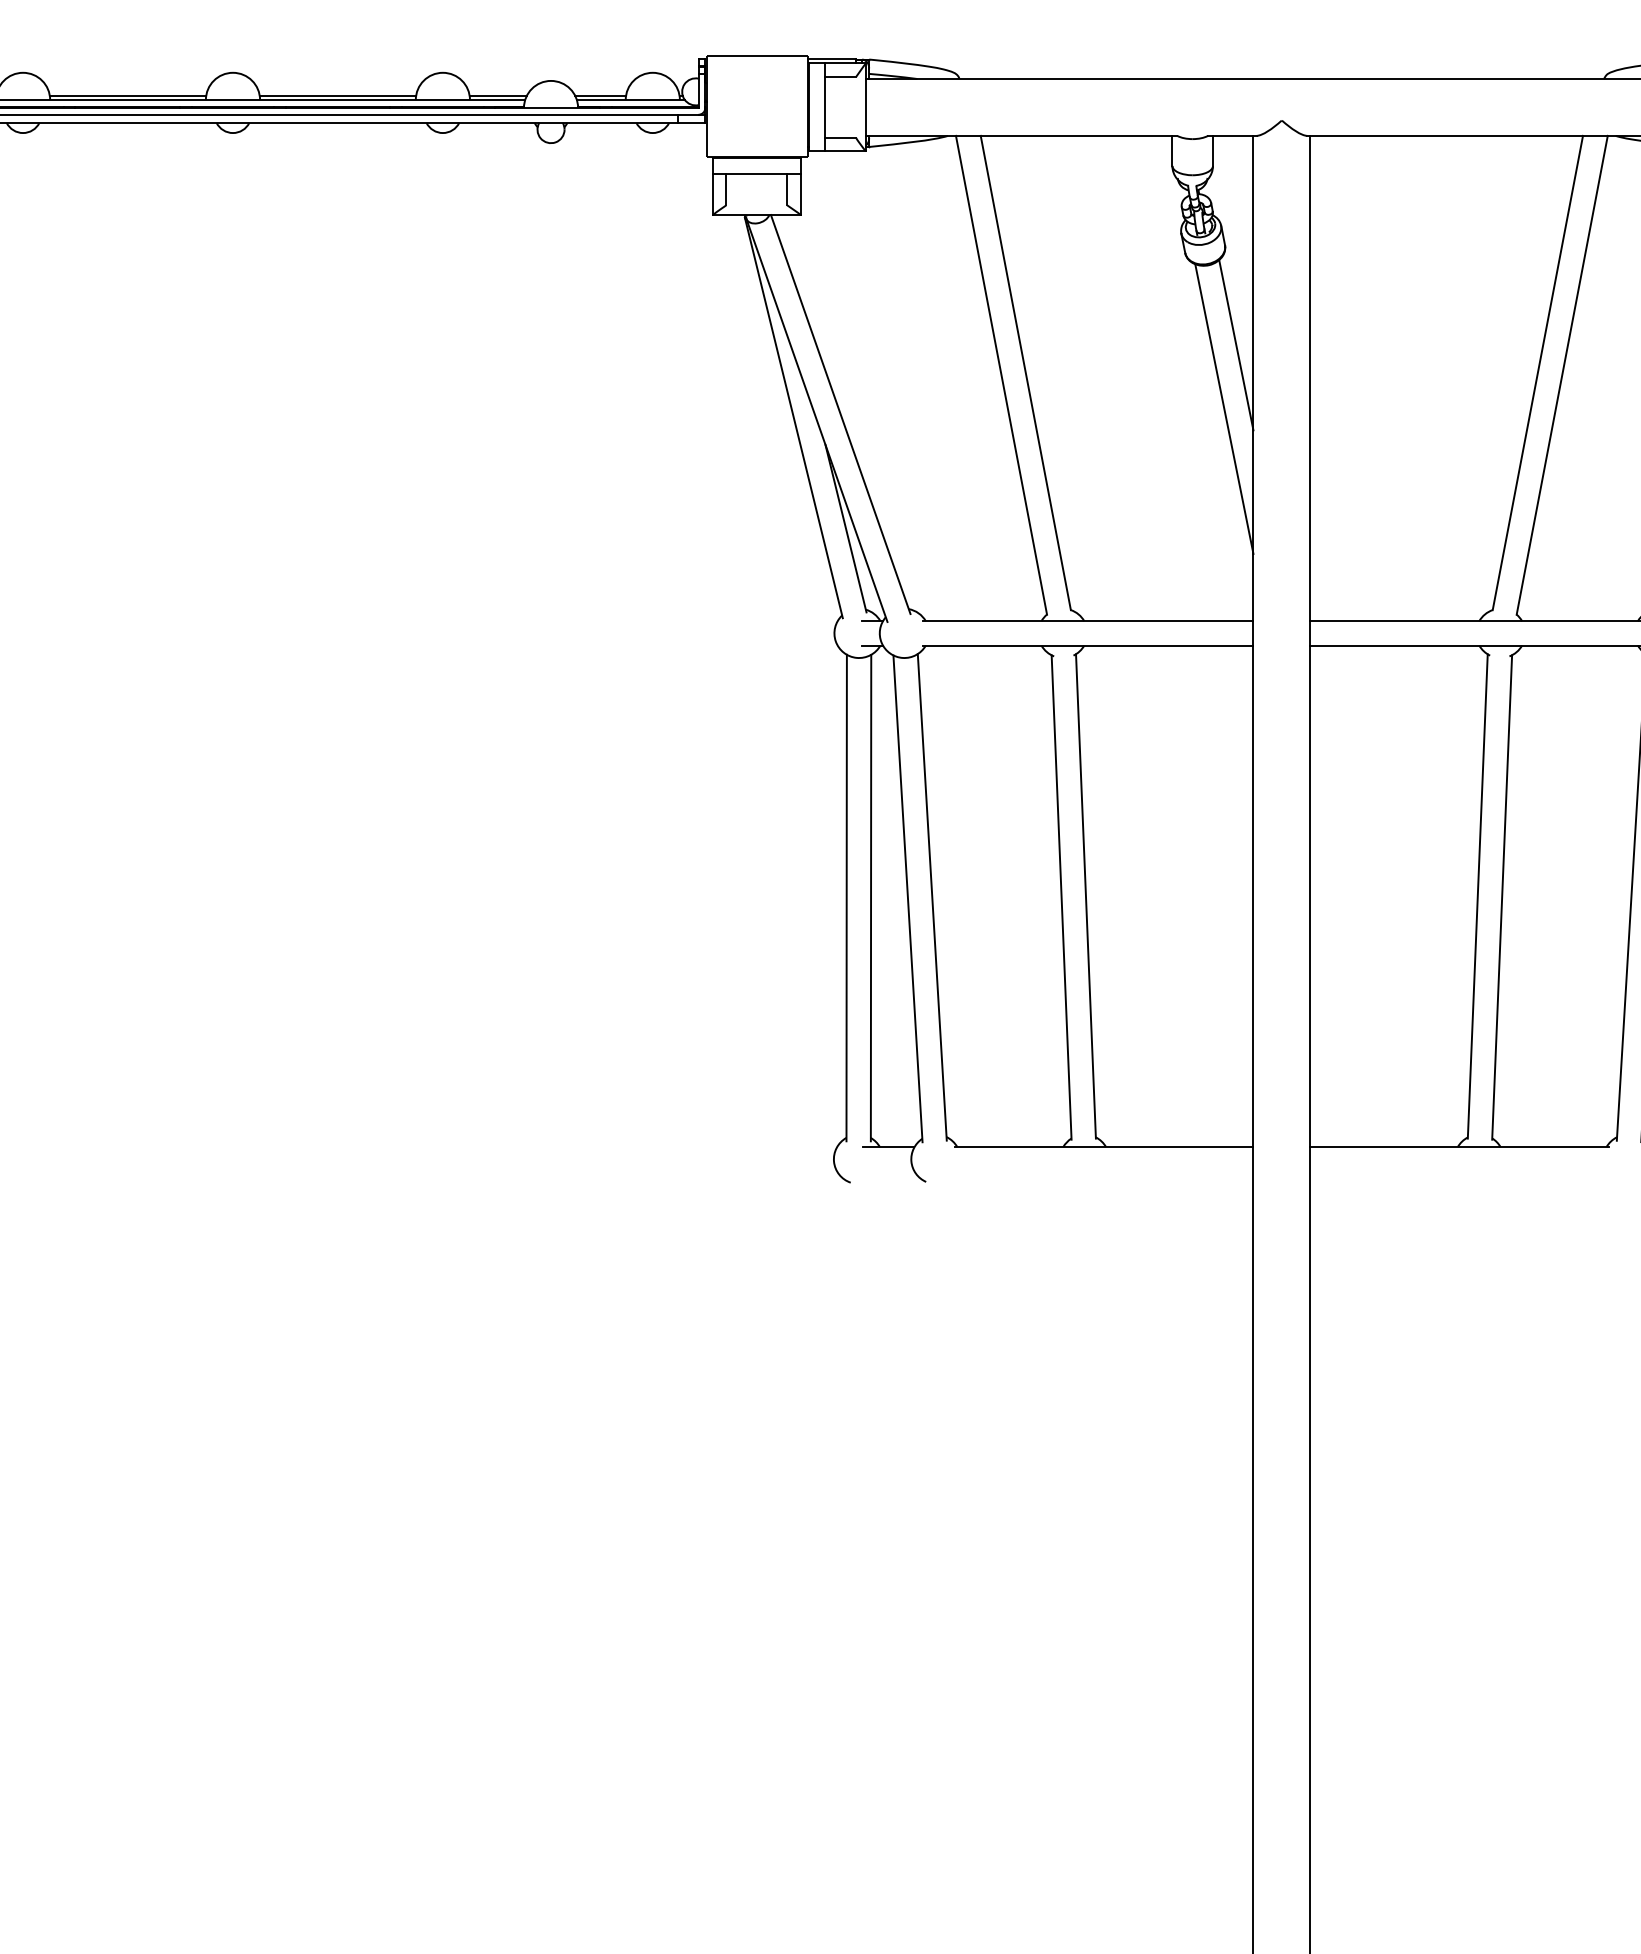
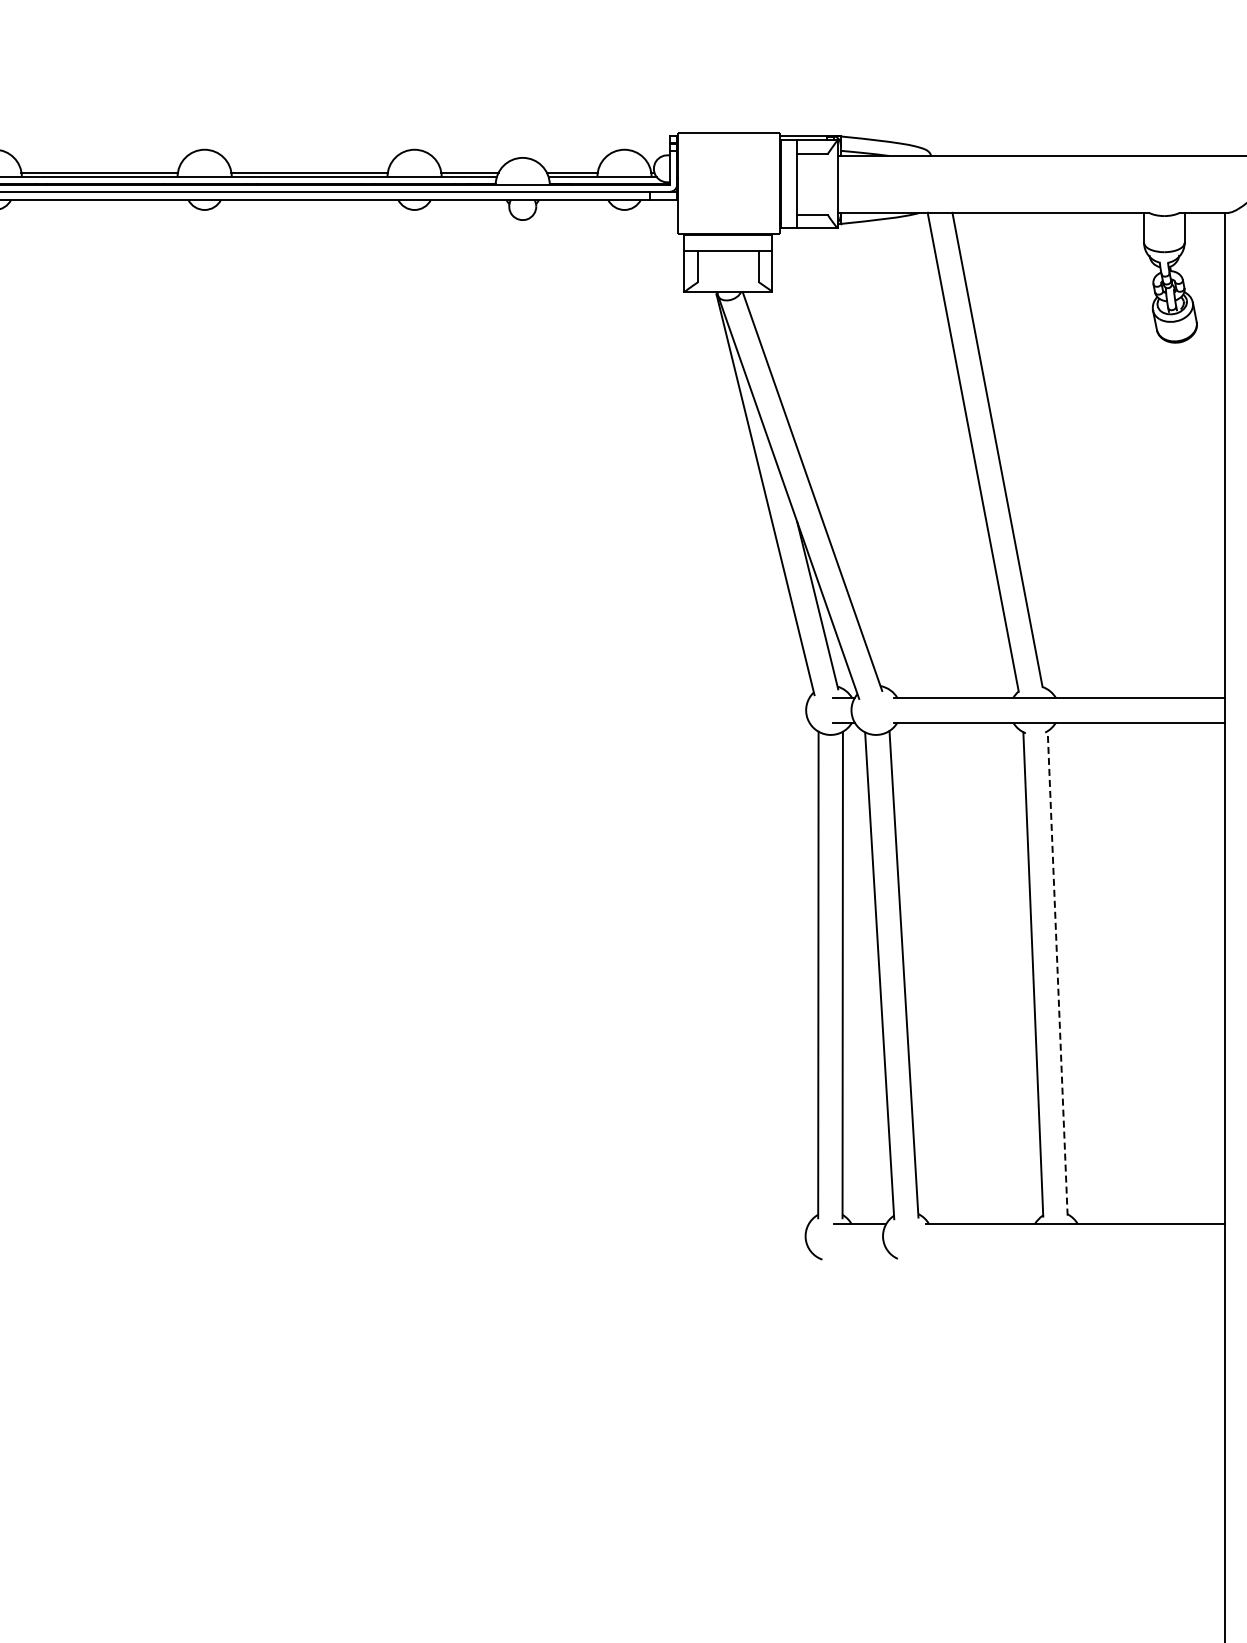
line: (1236, 345) -> (1208, 422), removed
line: (1224, 408) -> (1196, 485), removed
line: (1085, 895) -> (1057, 972), solid -> dashed

